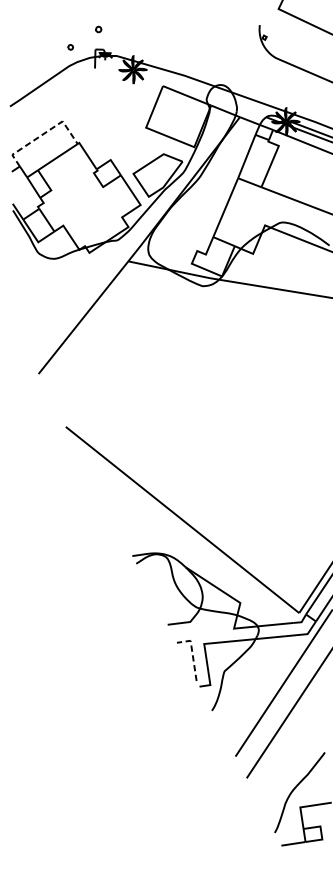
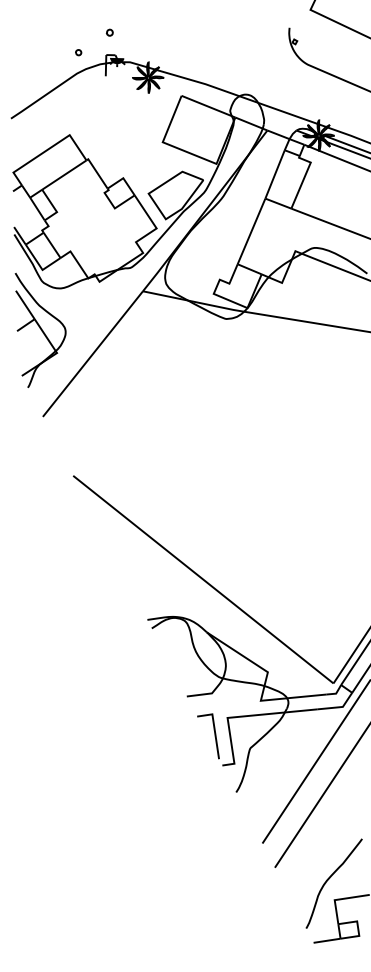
line: (43, 134) -> (48, 149), dashed -> solid
part: (36, 296) -> (40, 330), added
line: (192, 652) -> (214, 727), dashed -> solid

